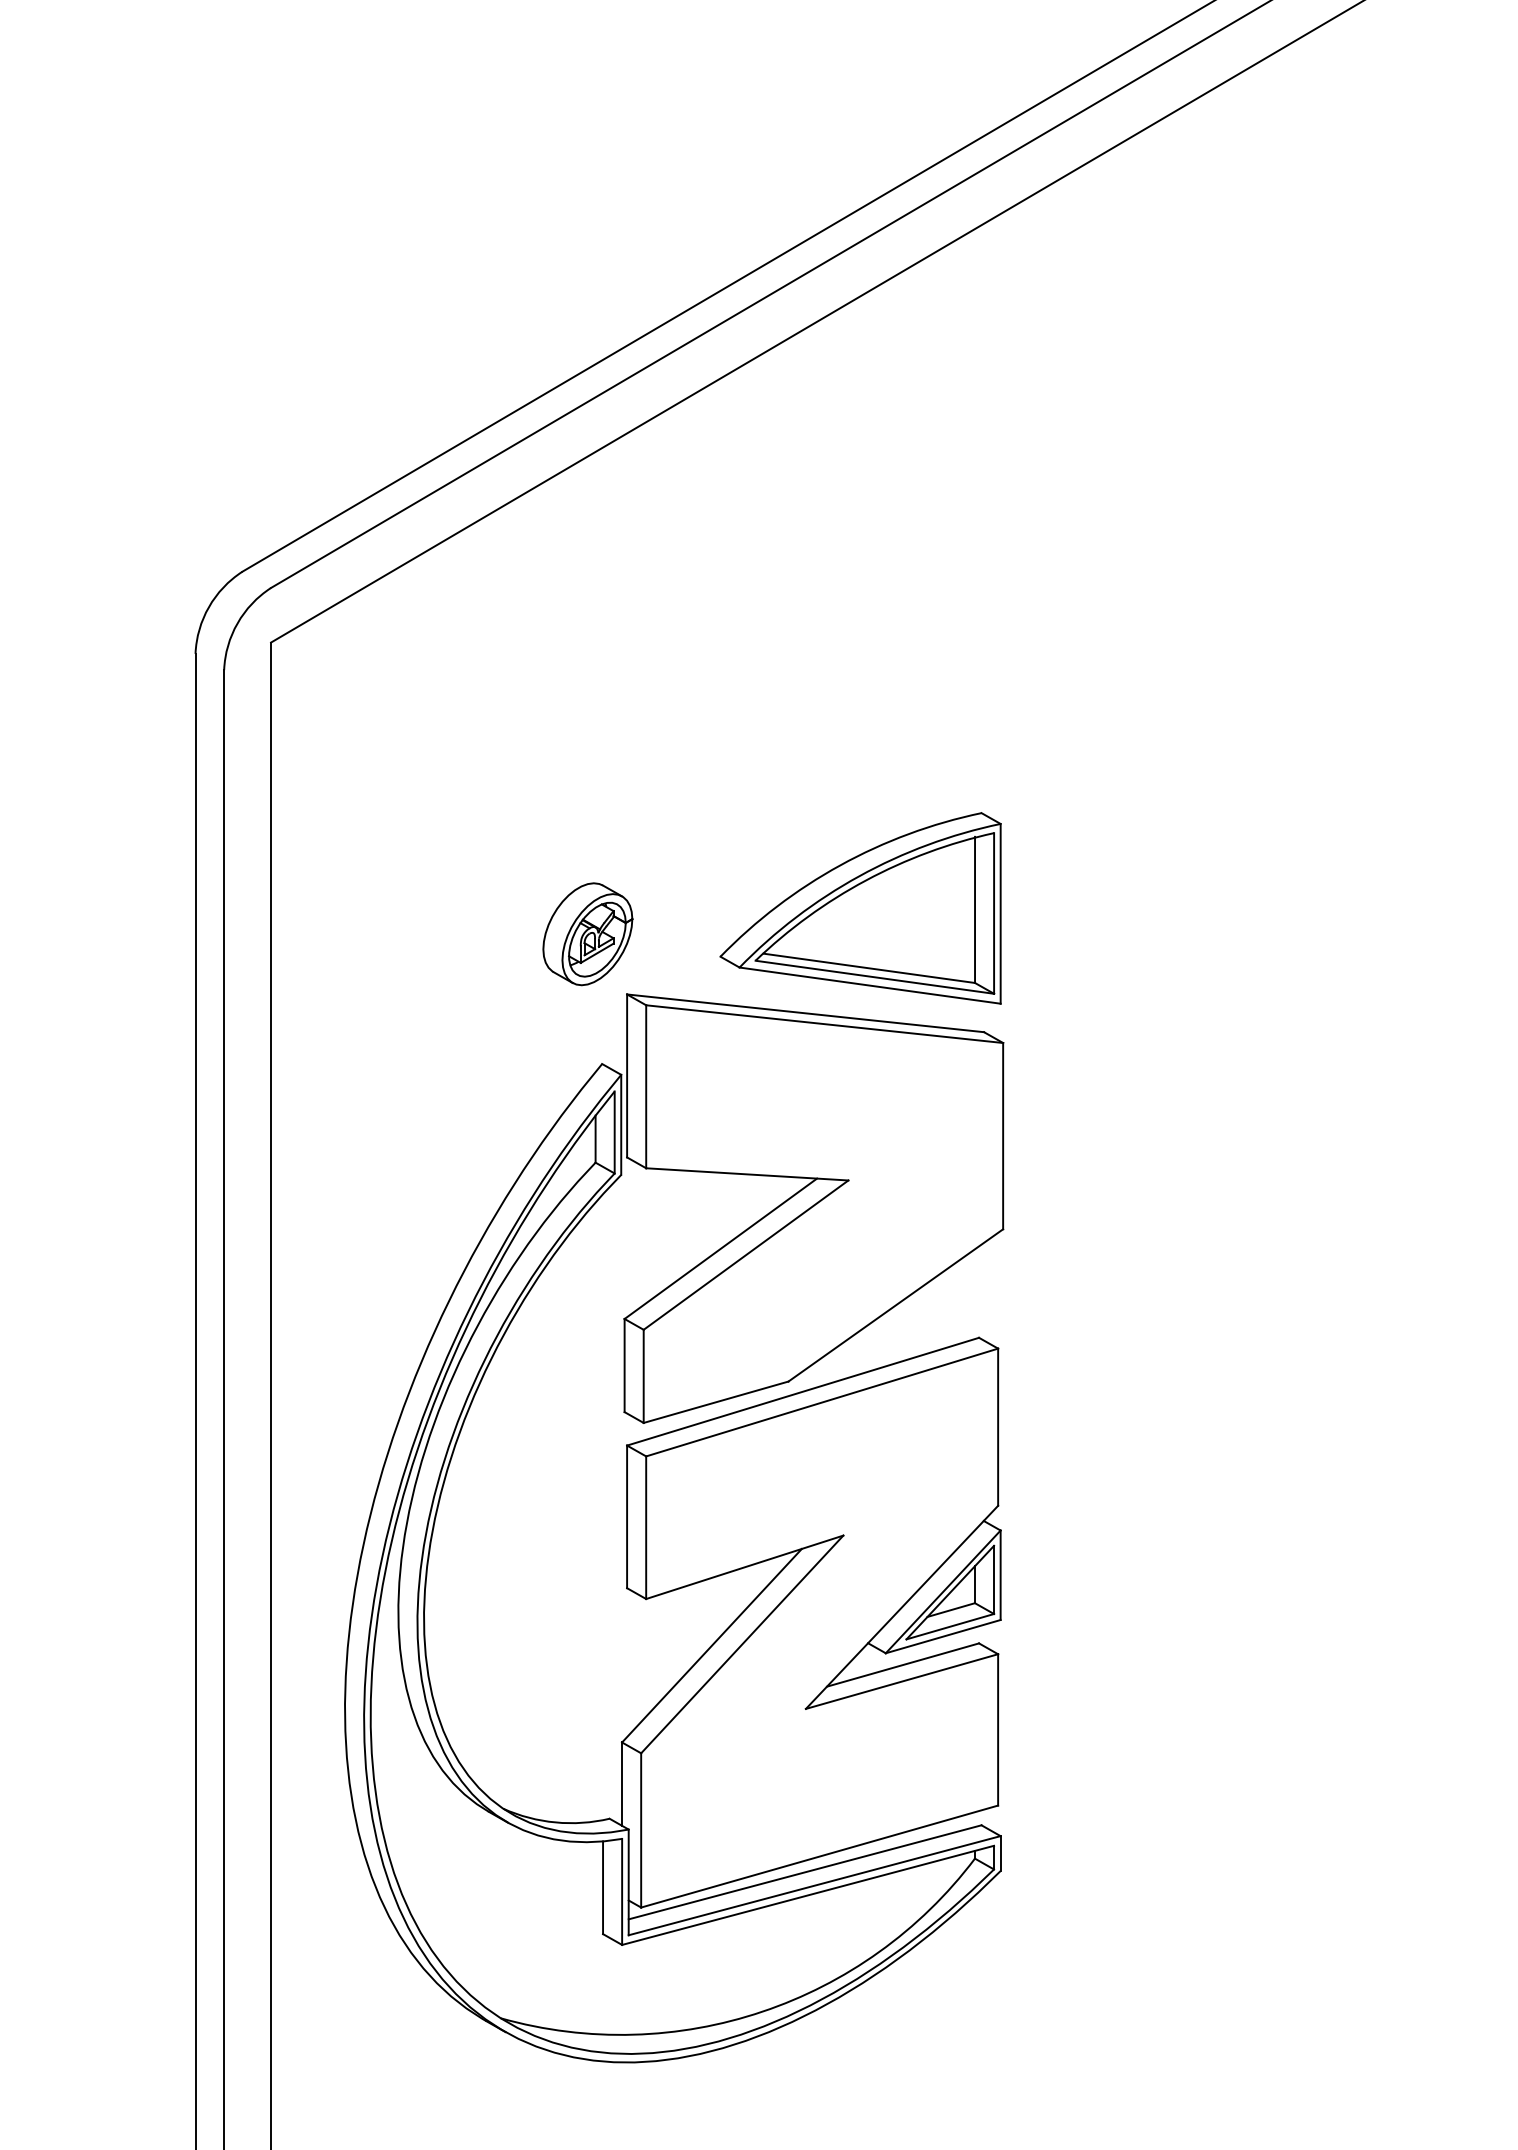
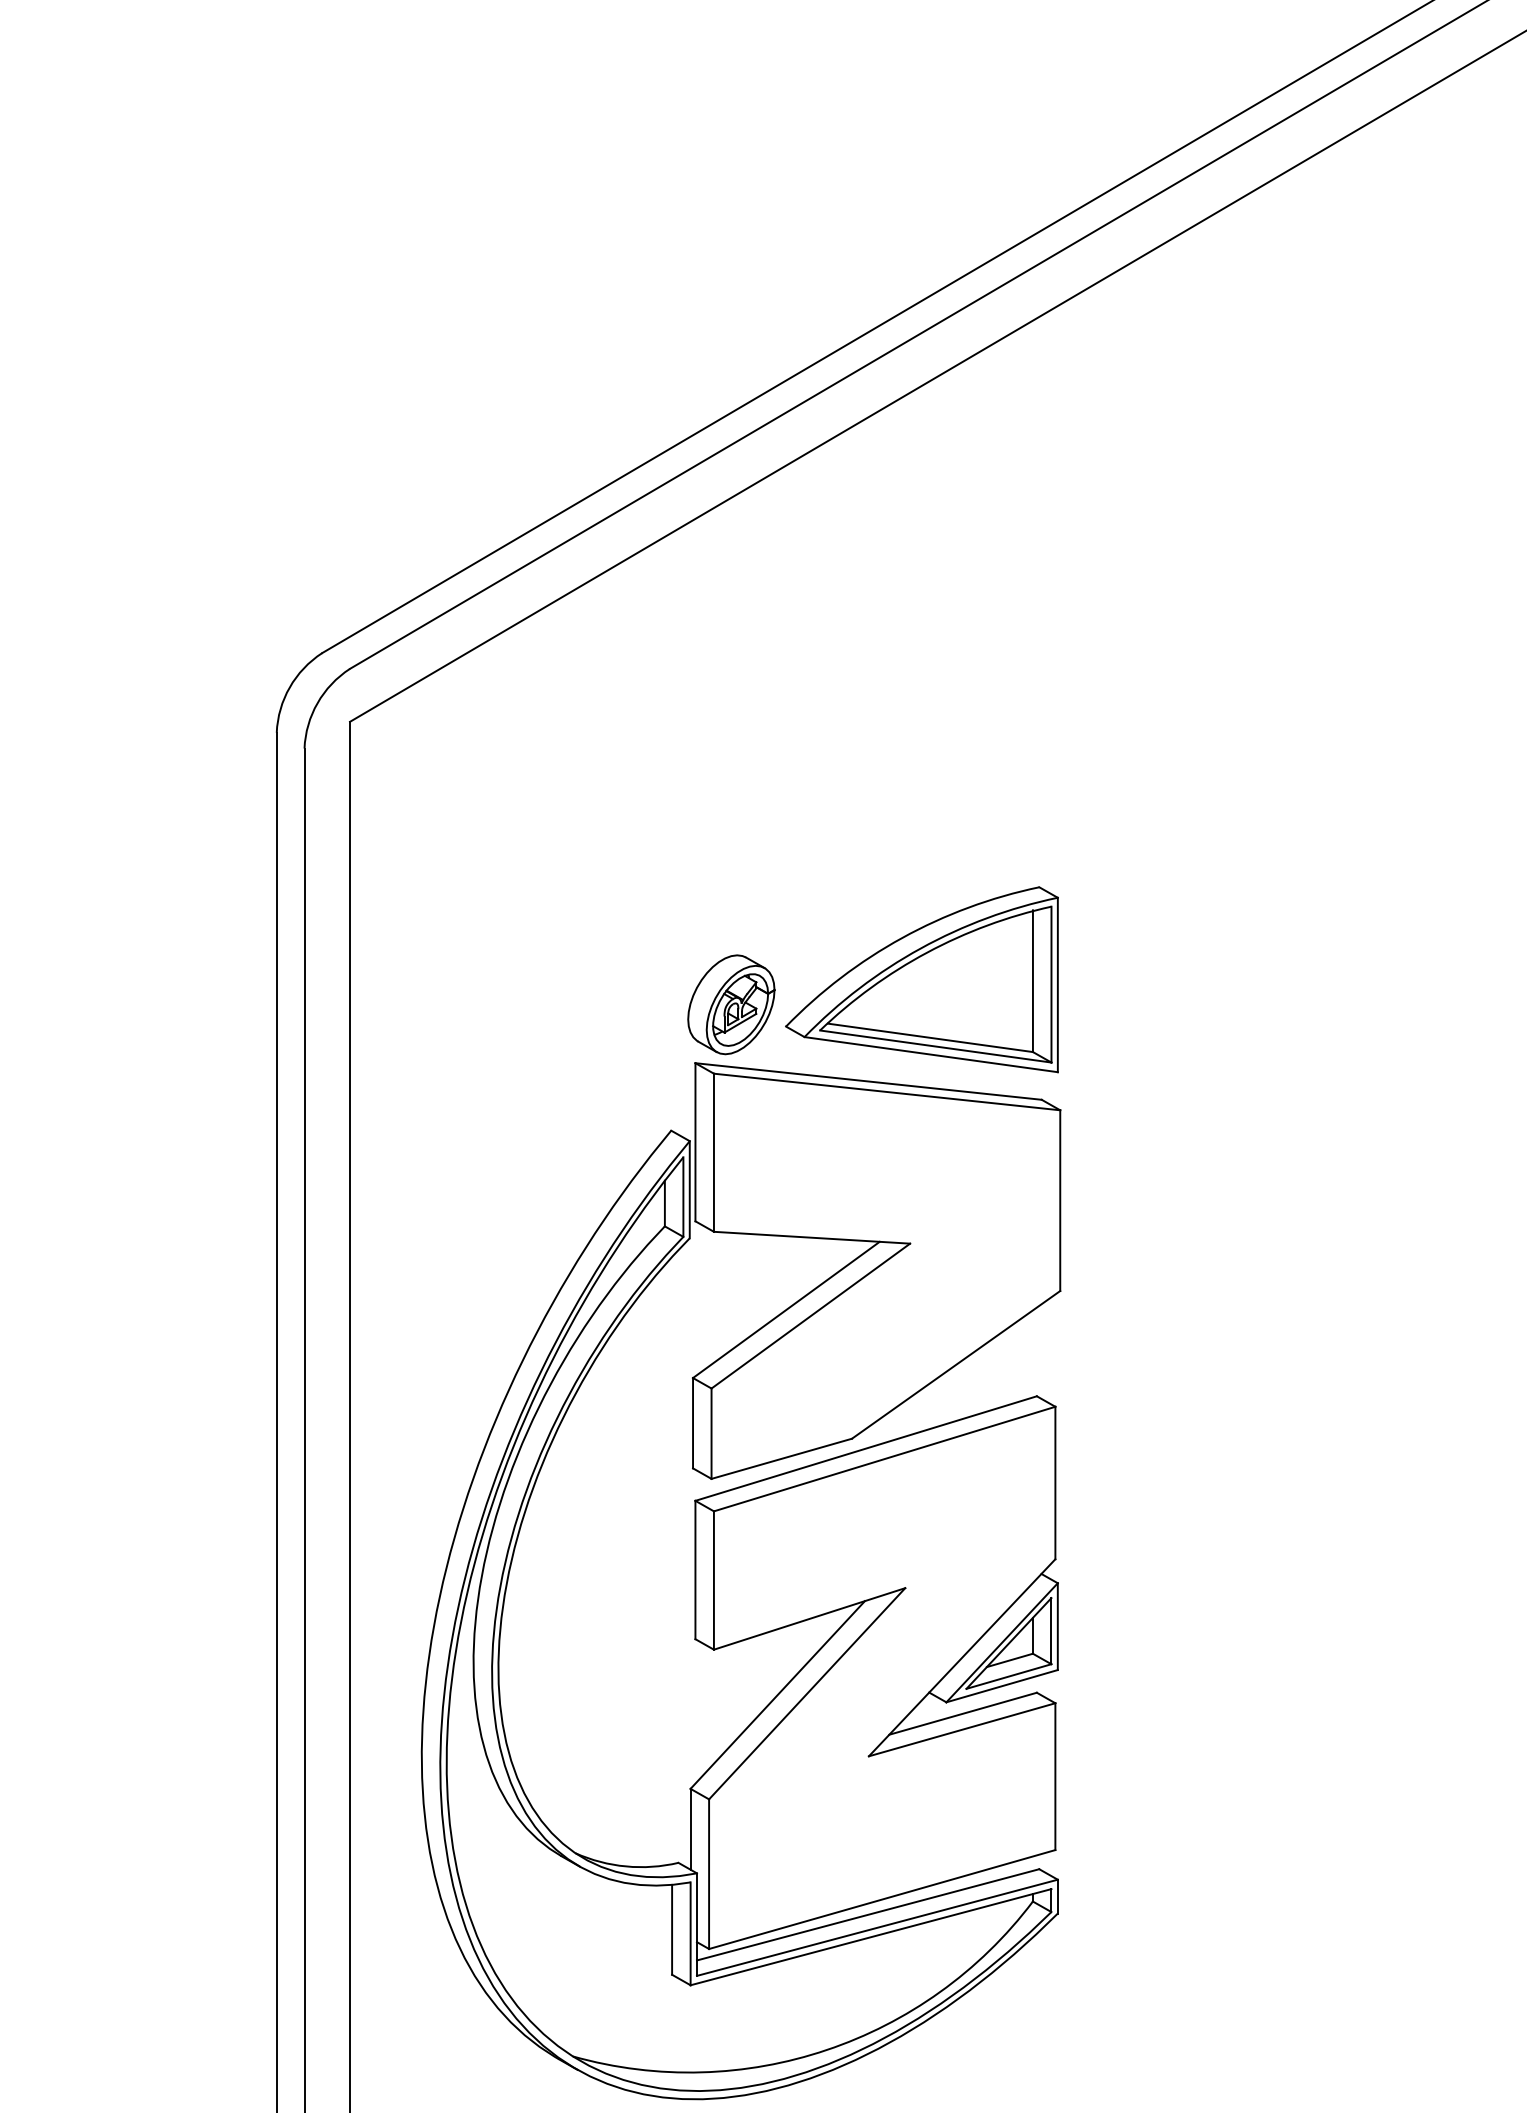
part: (587, 933) -> (731, 1004), moved

